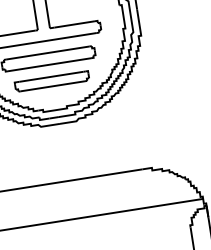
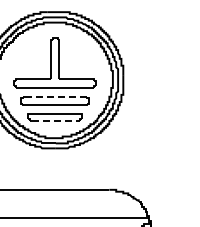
line: (48, 52) -> (55, 96), solid -> dashed
line: (53, 85) -> (55, 120), solid -> dashed

